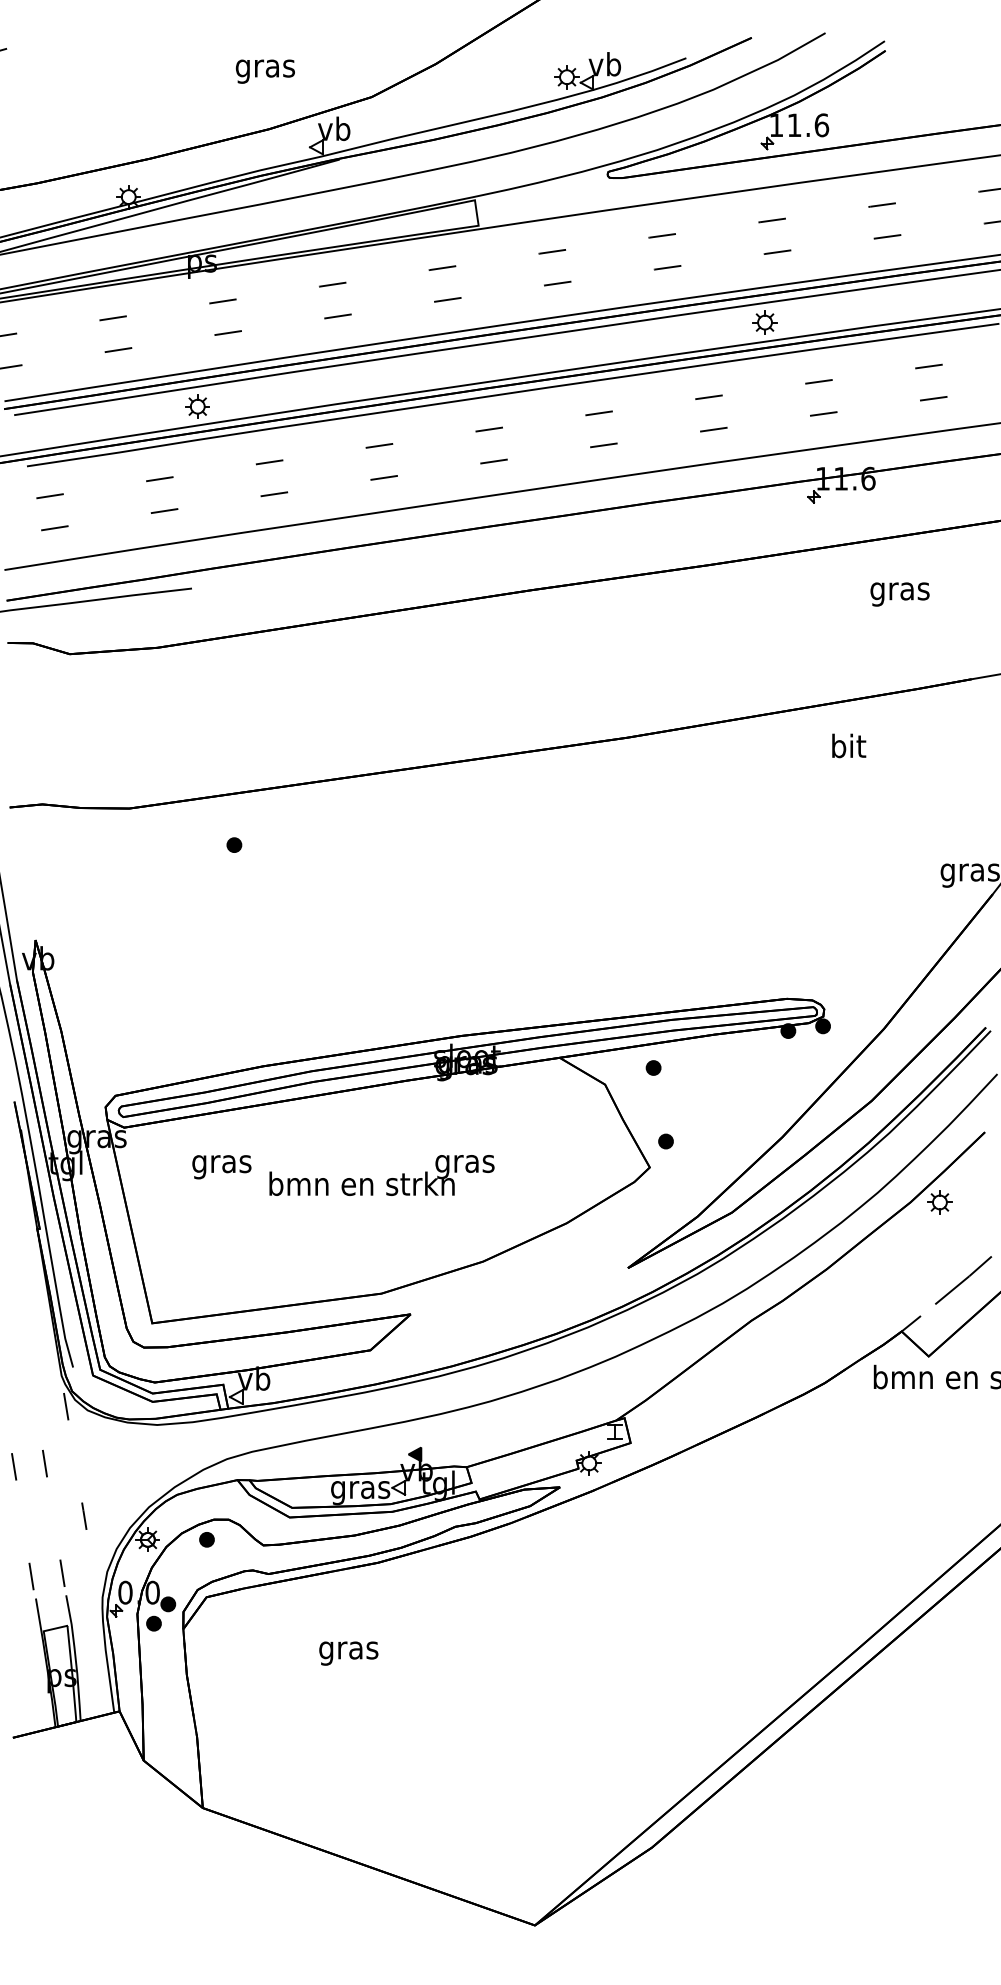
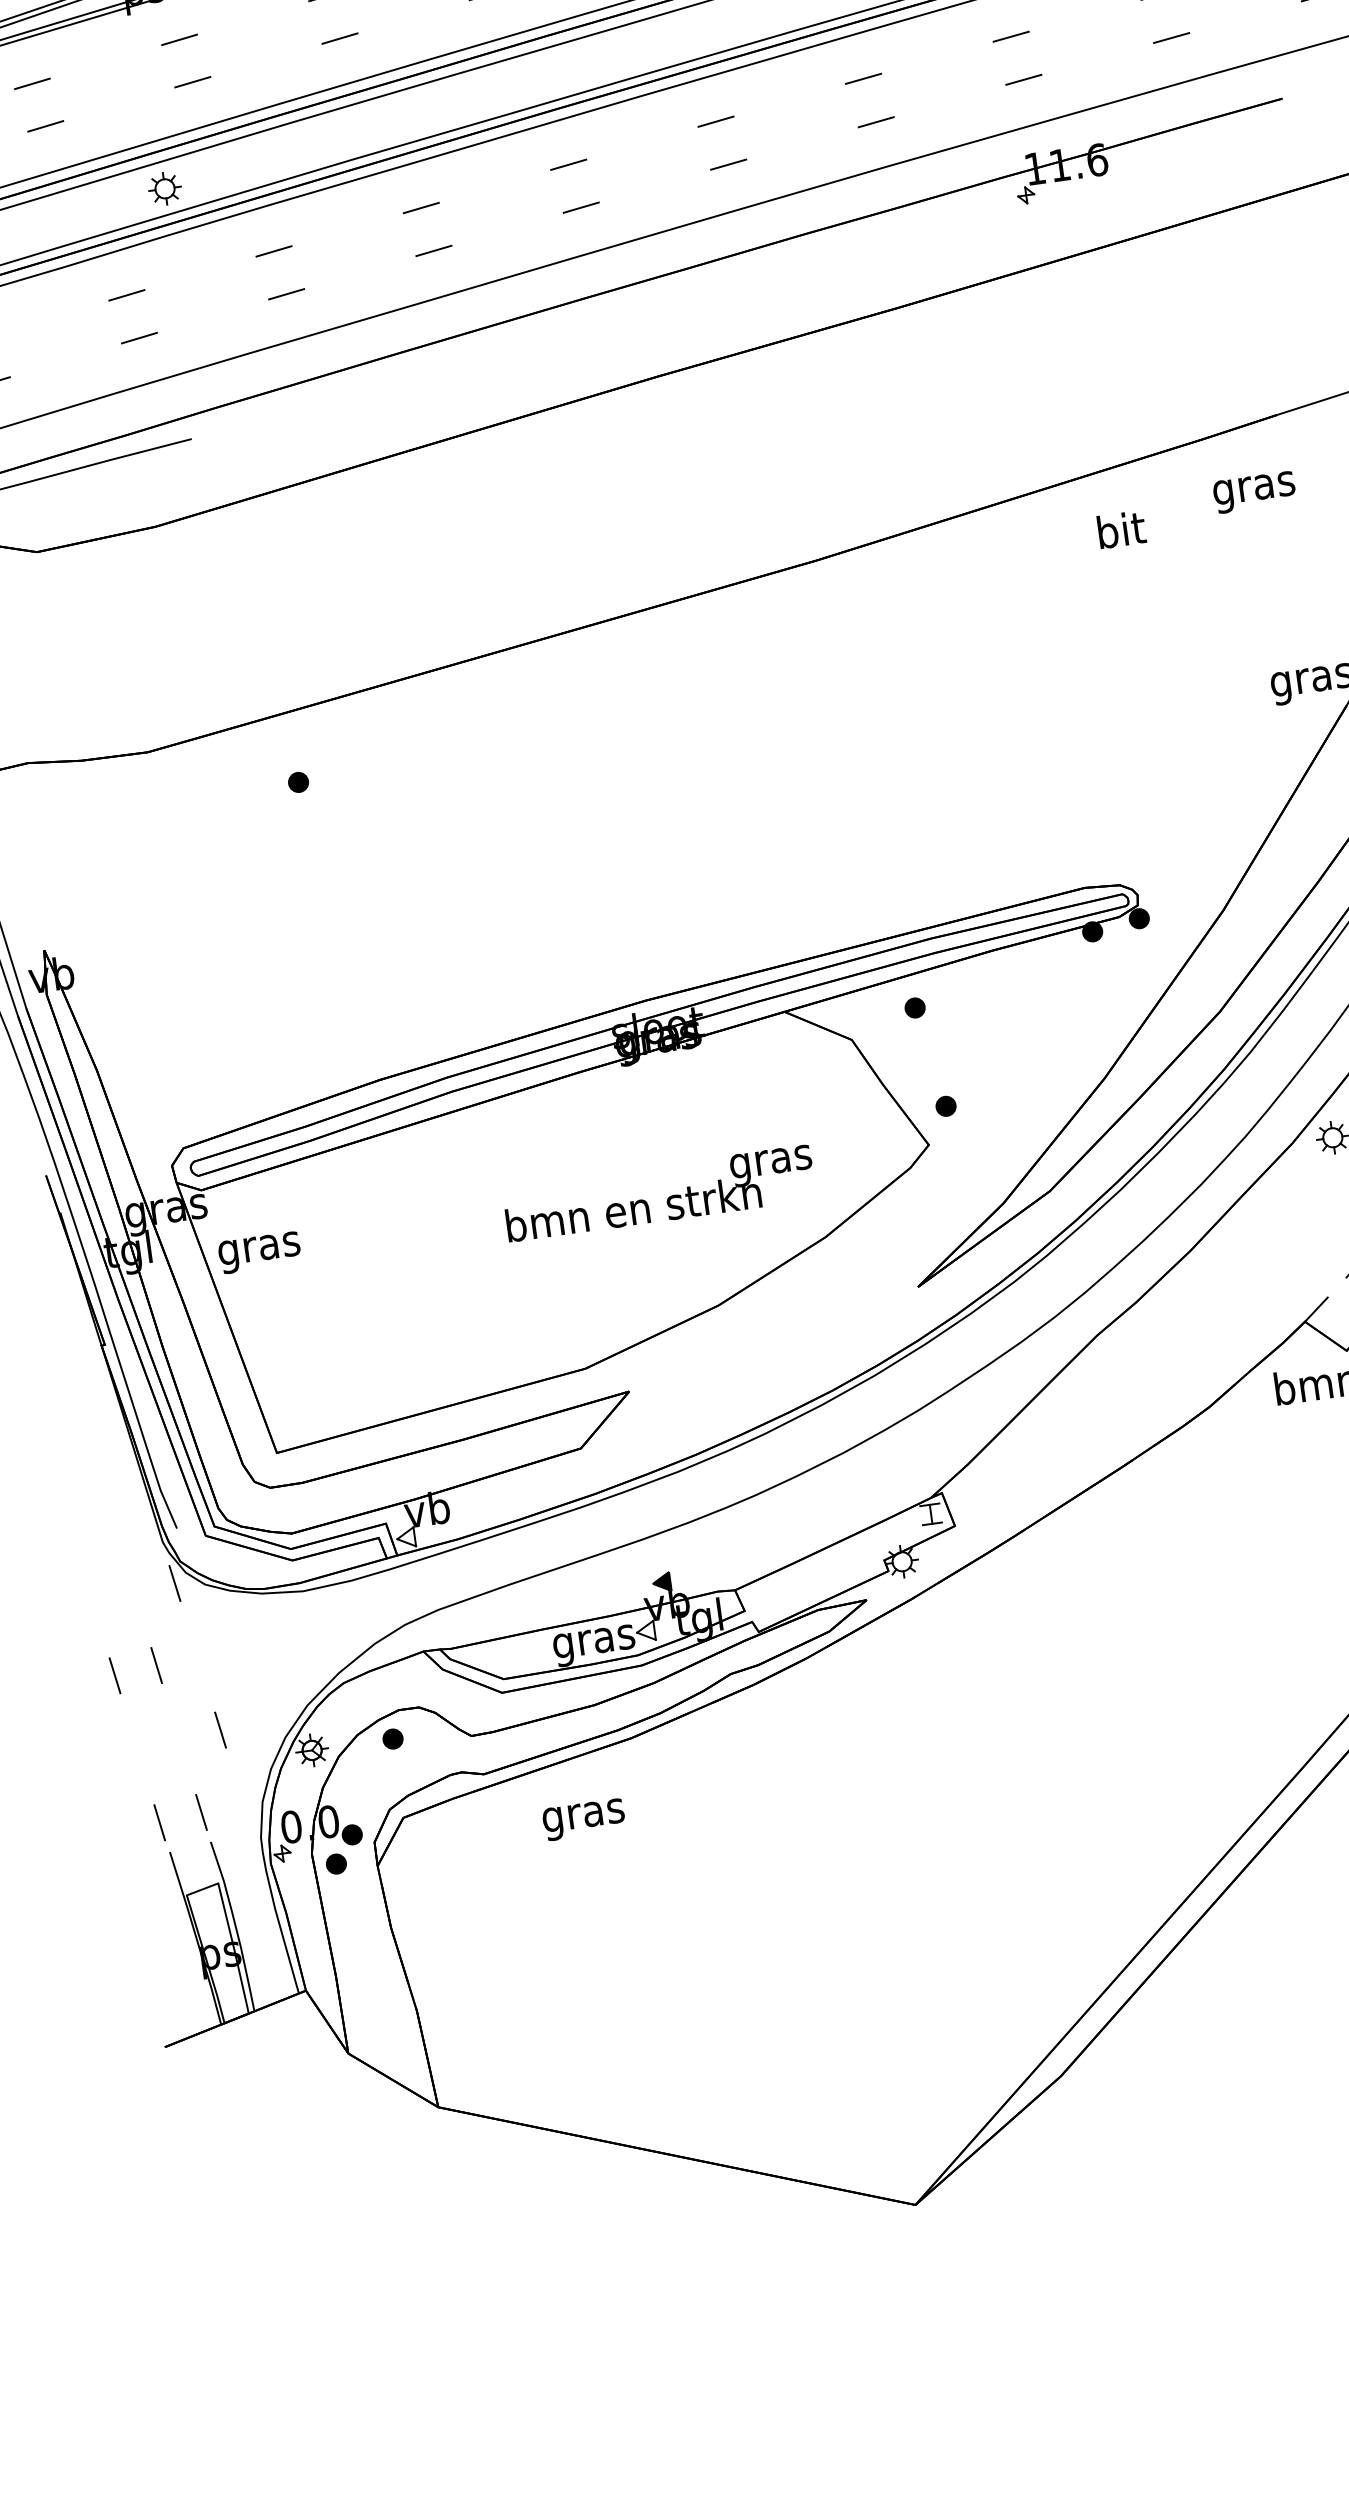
text: (899, 594) -> (1253, 492), moved
text: (221, 1167) -> (259, 1253), moved
text: (381, 1175) -> (658, 1193), moved
text: (348, 1653) -> (583, 1819), moved

